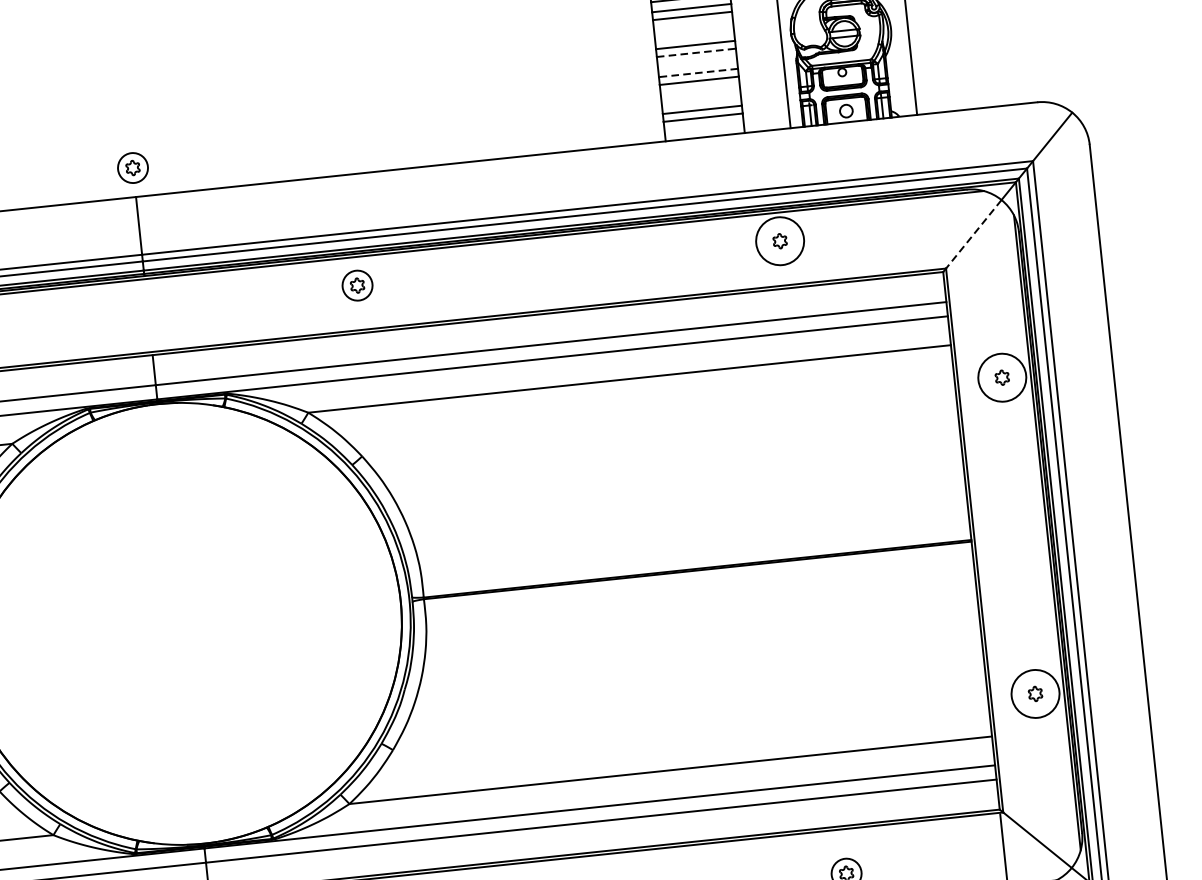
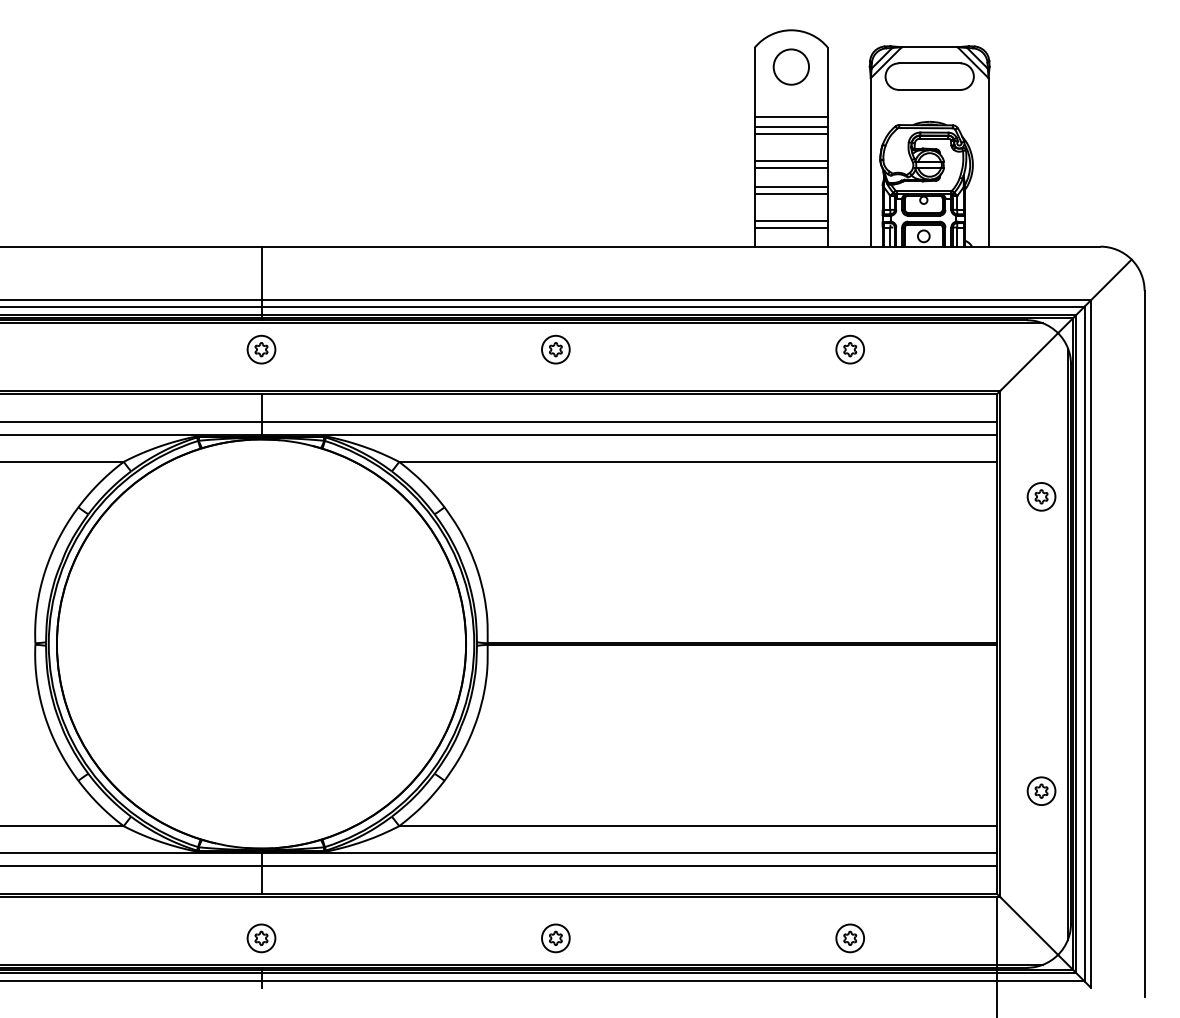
line: (696, 53) -> (791, 168), dashed -> solid
line: (698, 72) -> (791, 186), dashed -> solid
part: (132, 167) -> (261, 349), moved
line: (974, 234) -> (1029, 362), dashed -> solid
circle: (780, 241) -> (850, 349), size x0.62
part: (357, 285) -> (555, 349), moved
circle: (1002, 377) -> (1041, 496), size x0.62
circle: (1035, 694) -> (1041, 791), size x0.62

